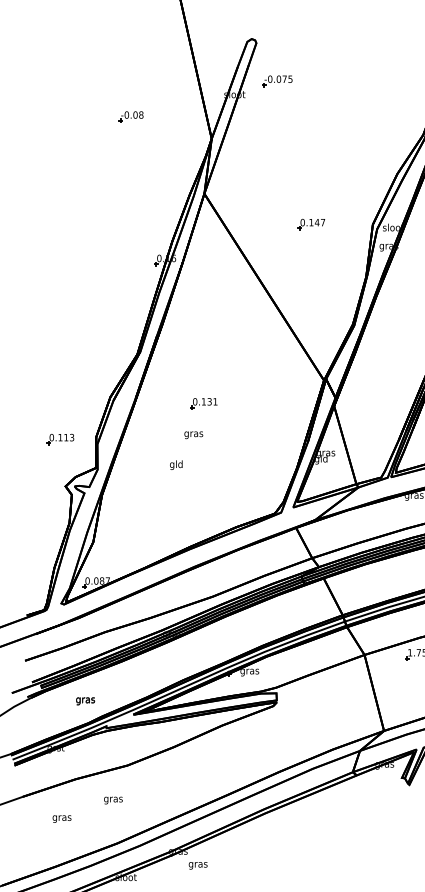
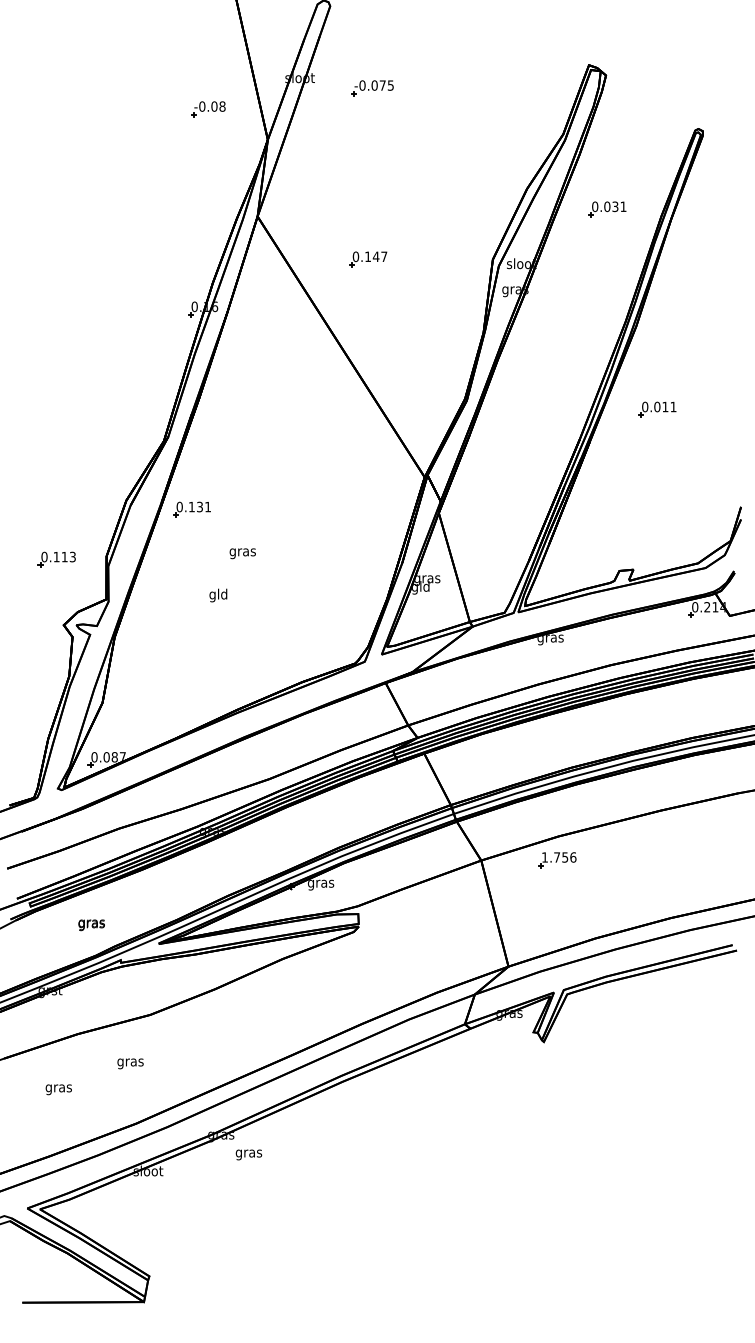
part: (277, 81) -> (372, 88), moved
part: (131, 117) -> (208, 109), moved
part: (311, 224) -> (368, 259), moved
part: (203, 403) -> (191, 509), moved

